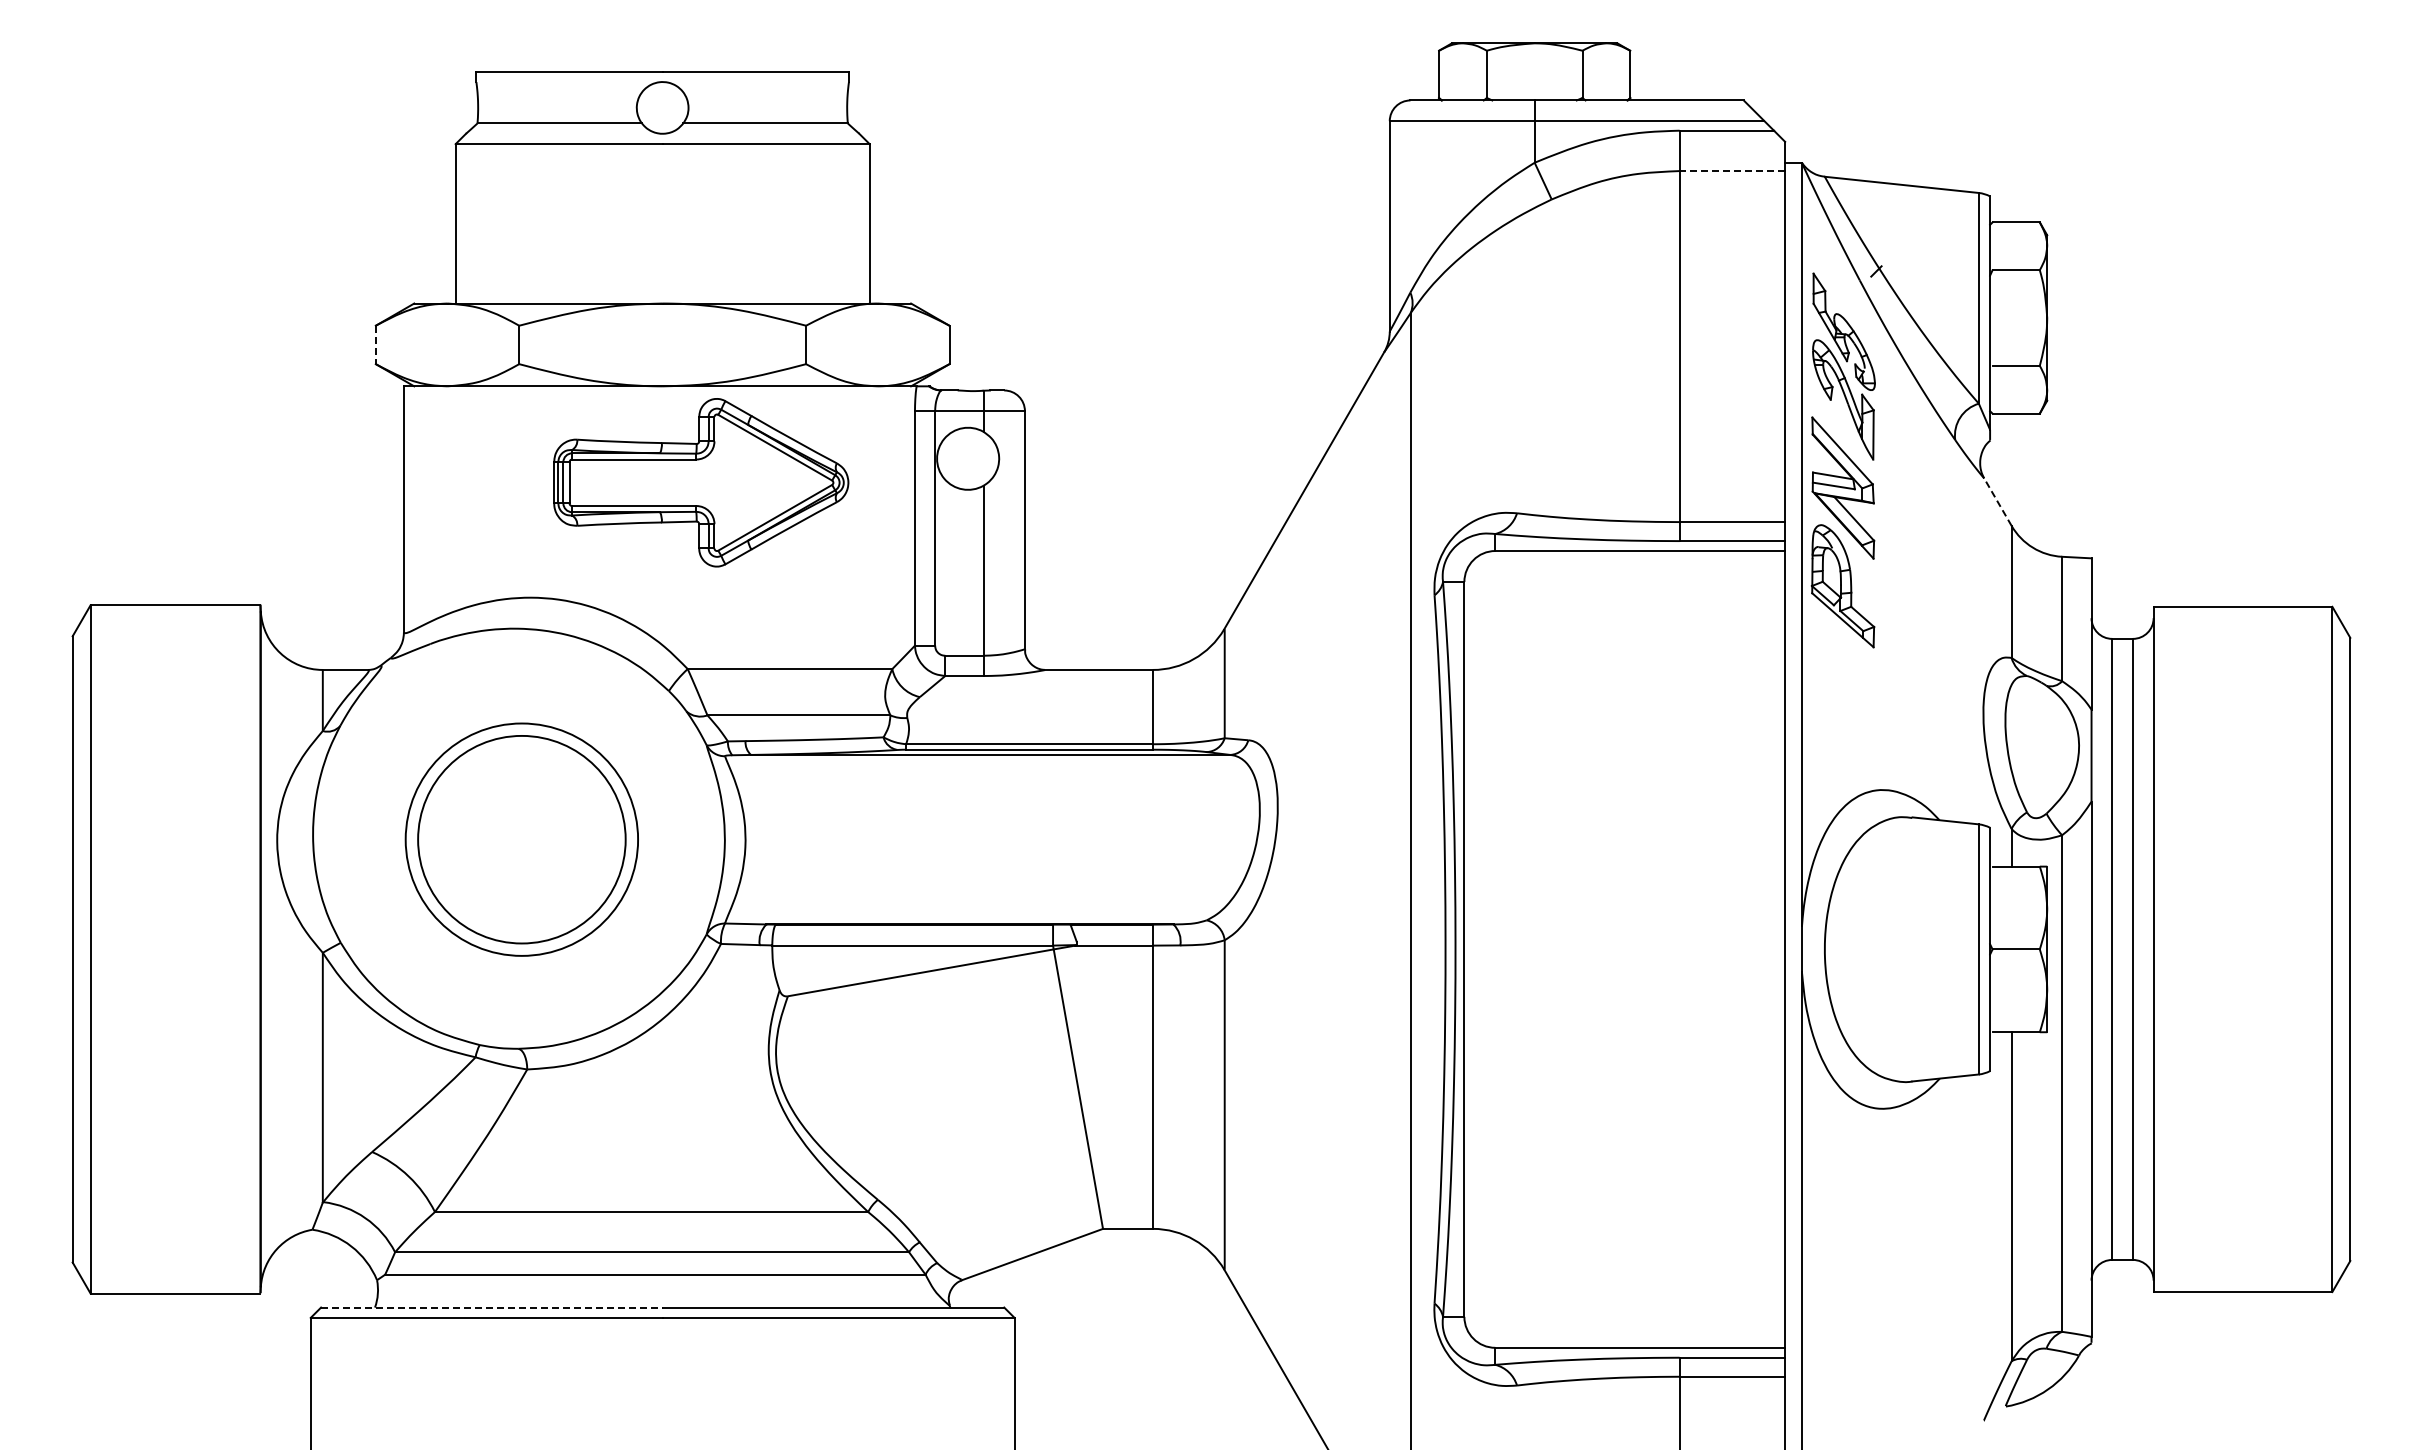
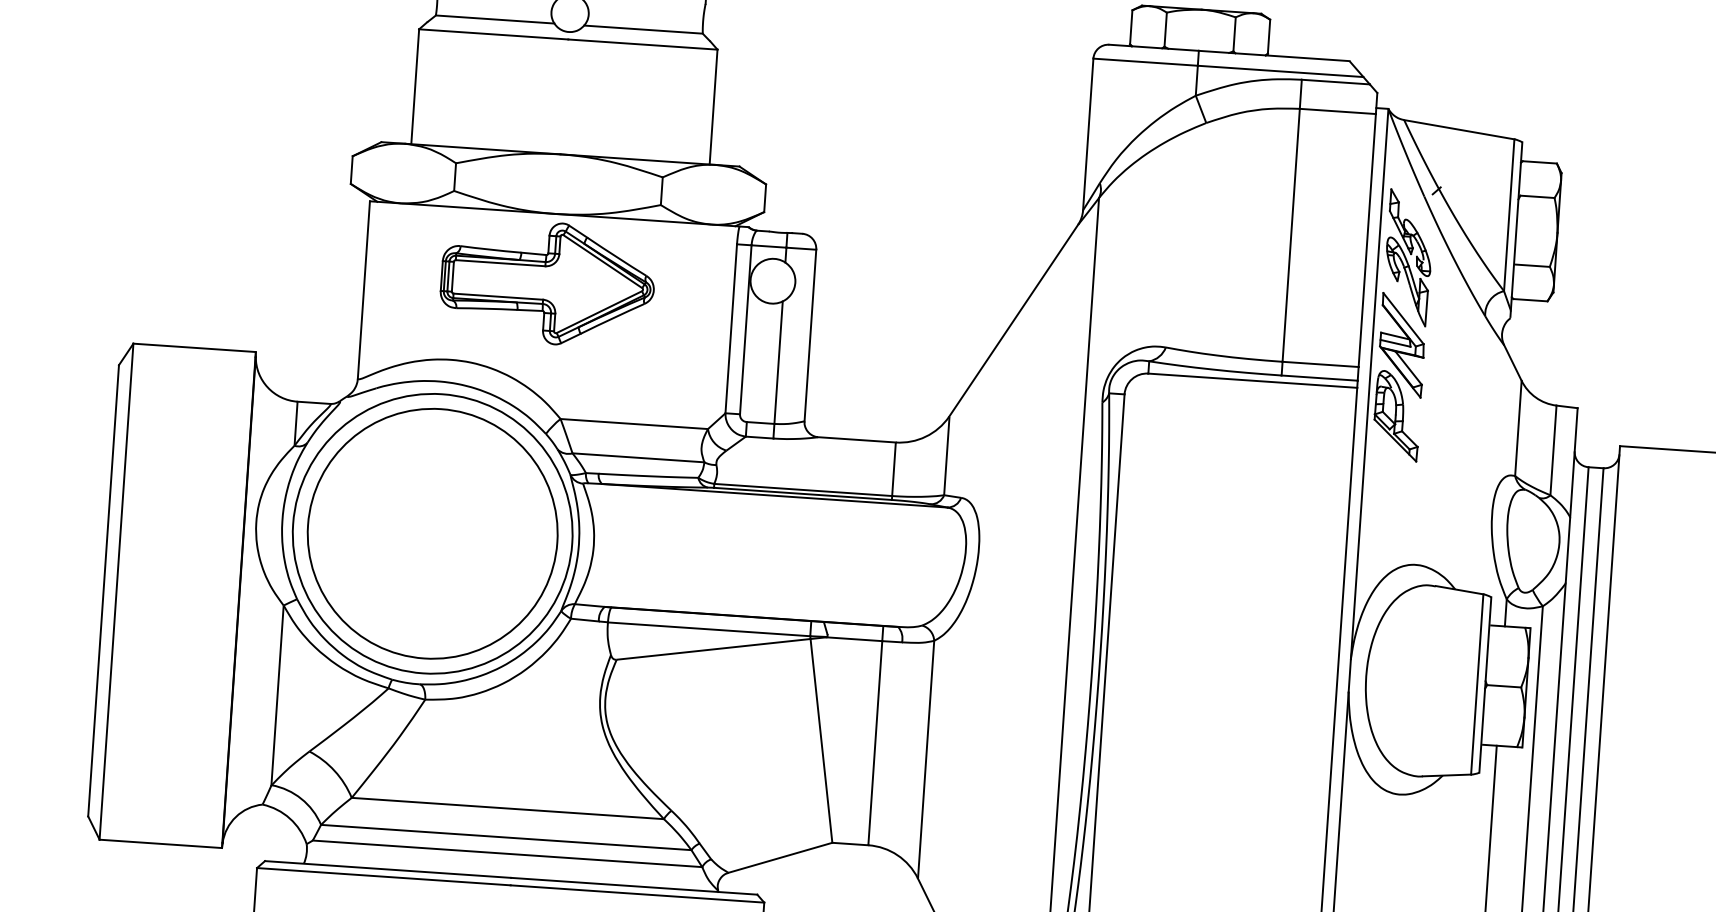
line: (1732, 171) -> (1337, 111), dashed -> solid
line: (375, 345) -> (351, 170), dashed -> solid
part: (701, 482) -> (547, 283), moved
line: (1997, 501) -> (1512, 362), dashed -> solid
circle: (521, 839) -> (432, 533), size x1.67
circle: (521, 839) -> (432, 533), size x1.67
line: (491, 1307) -> (387, 869), dashed -> solid

